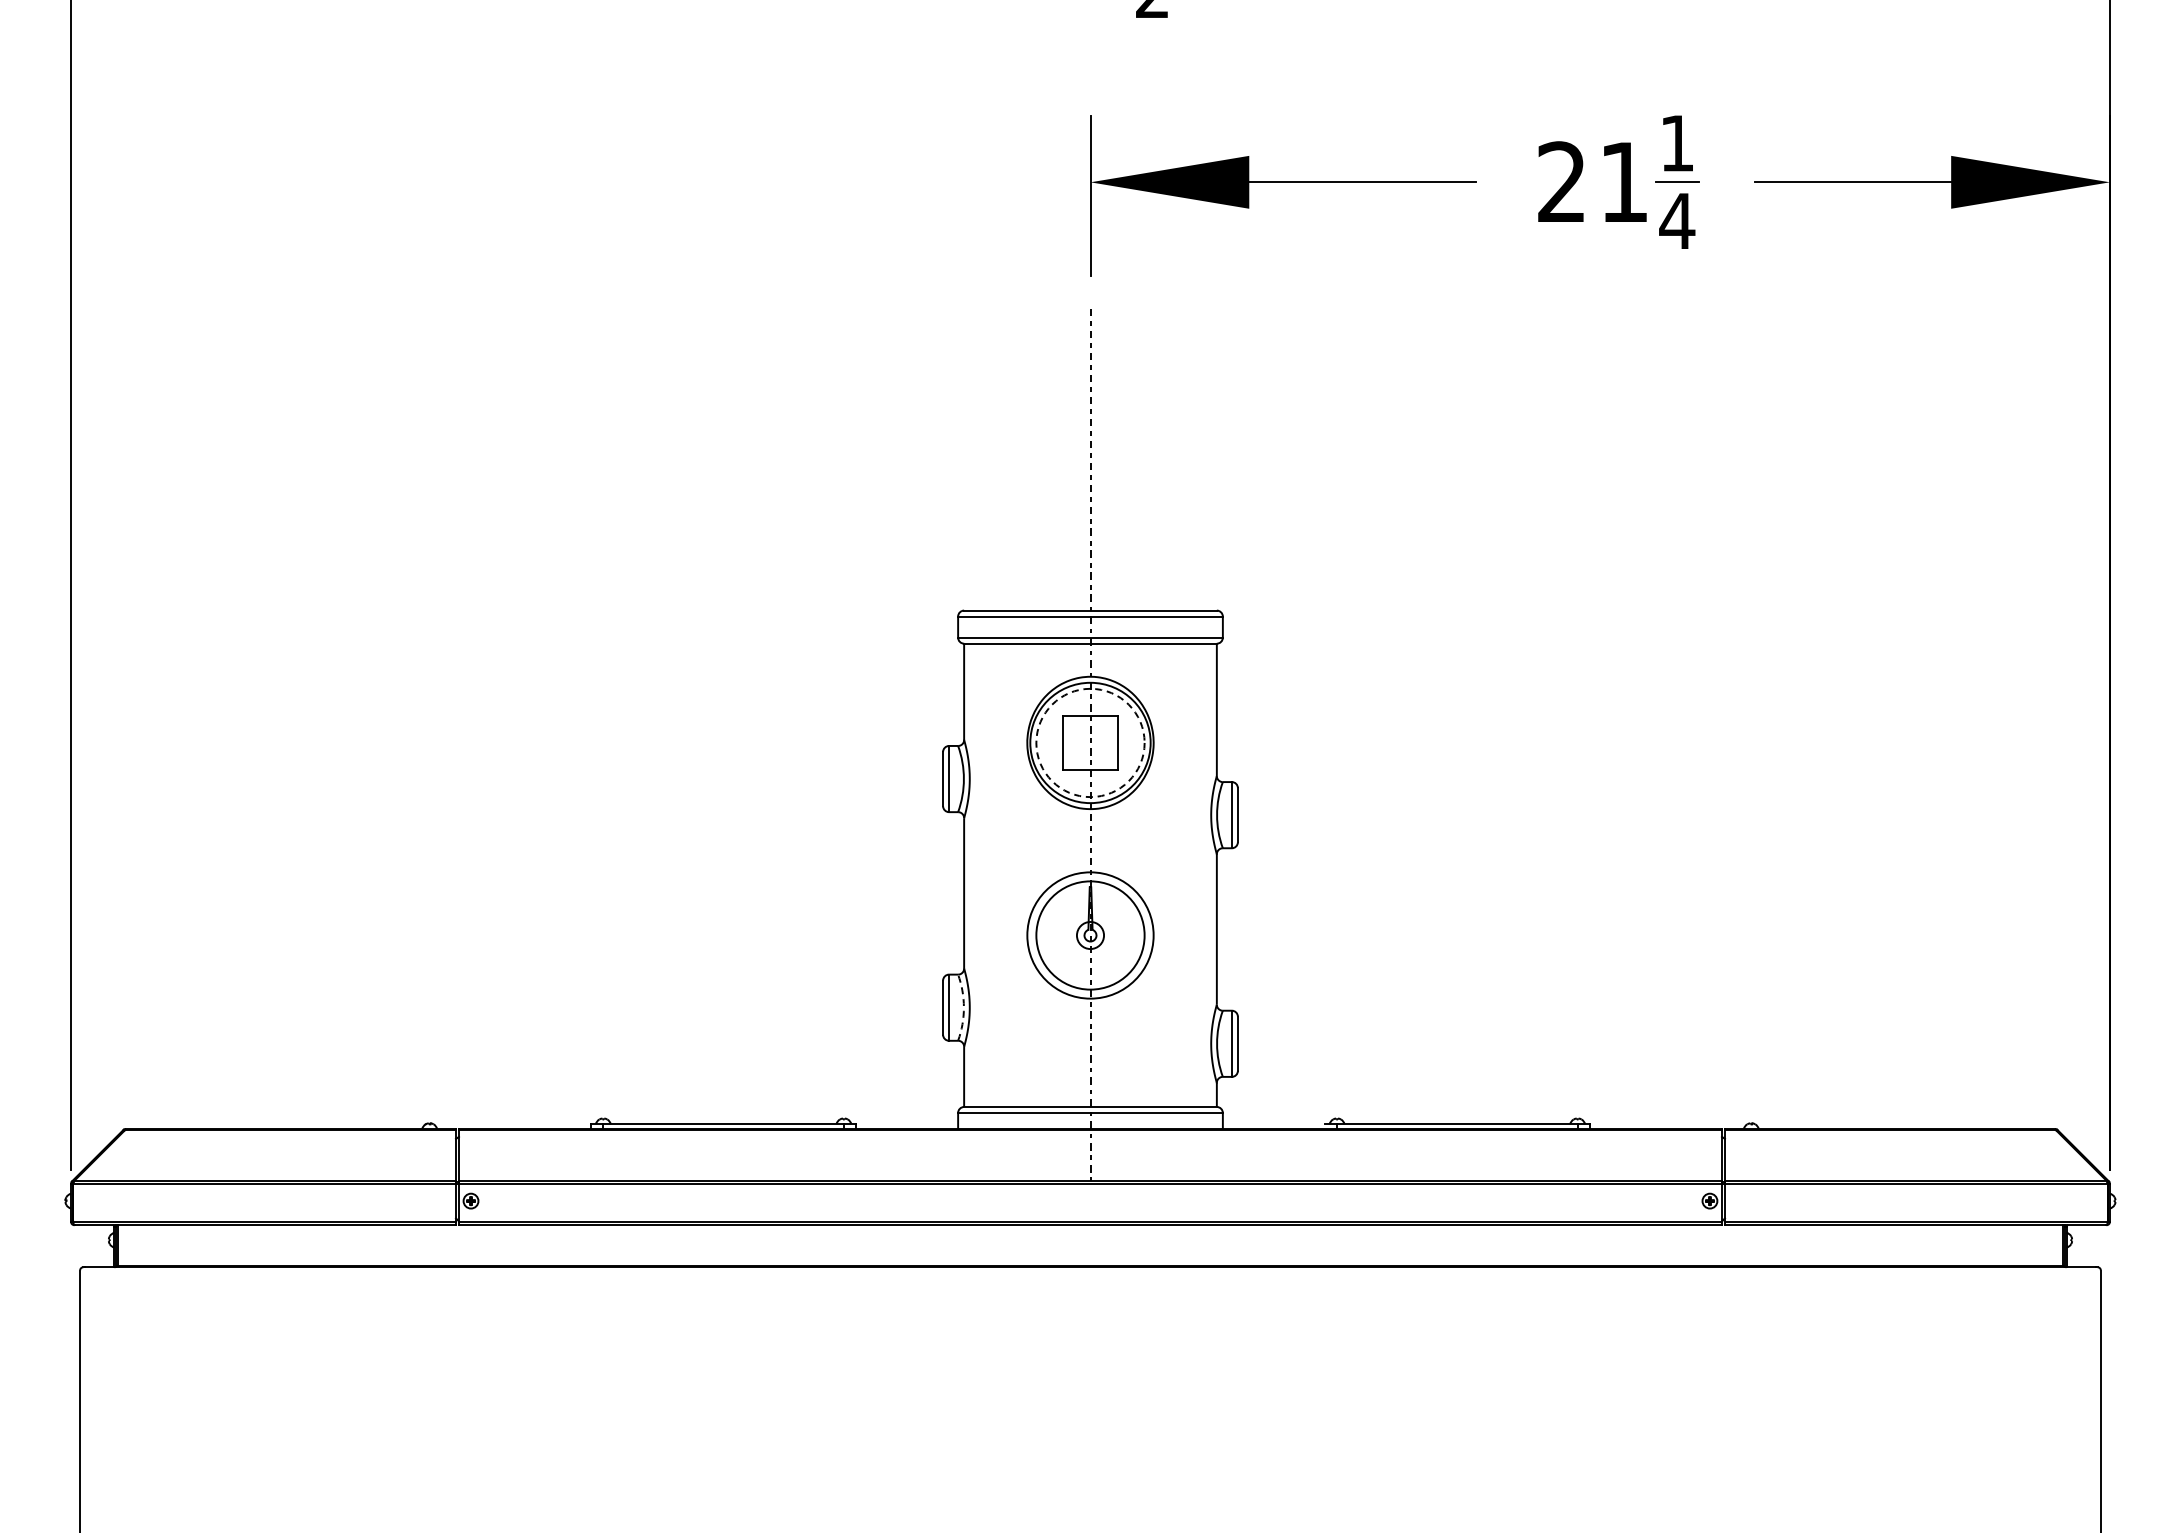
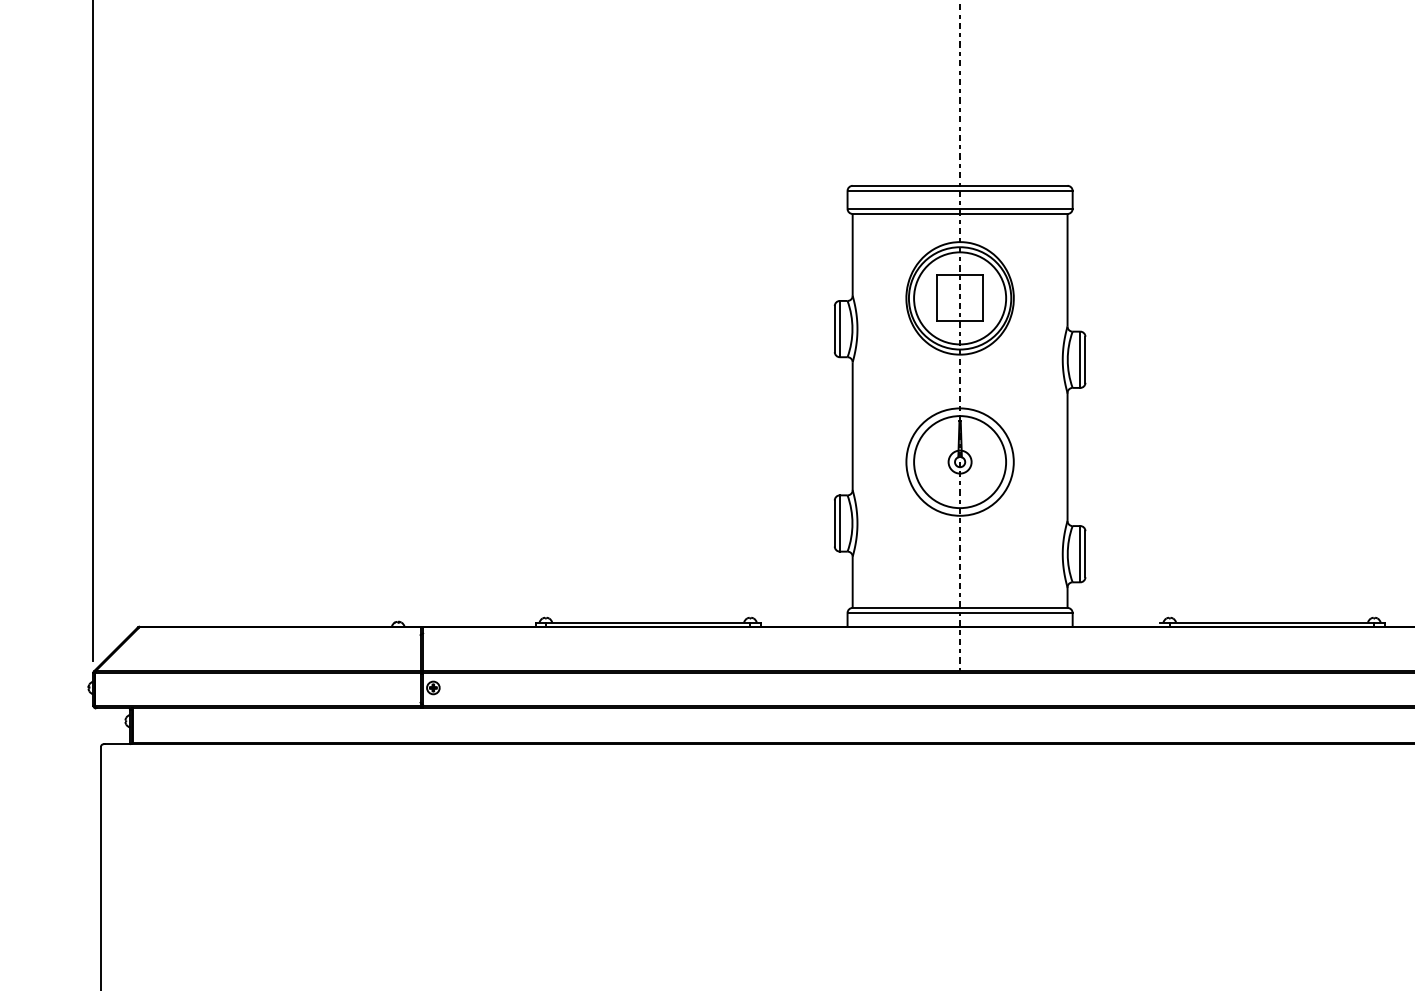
circle: (1090, 742) -> (960, 298), dashed -> solid
arc: (963, 1007) -> (852, 523), dashed -> solid

